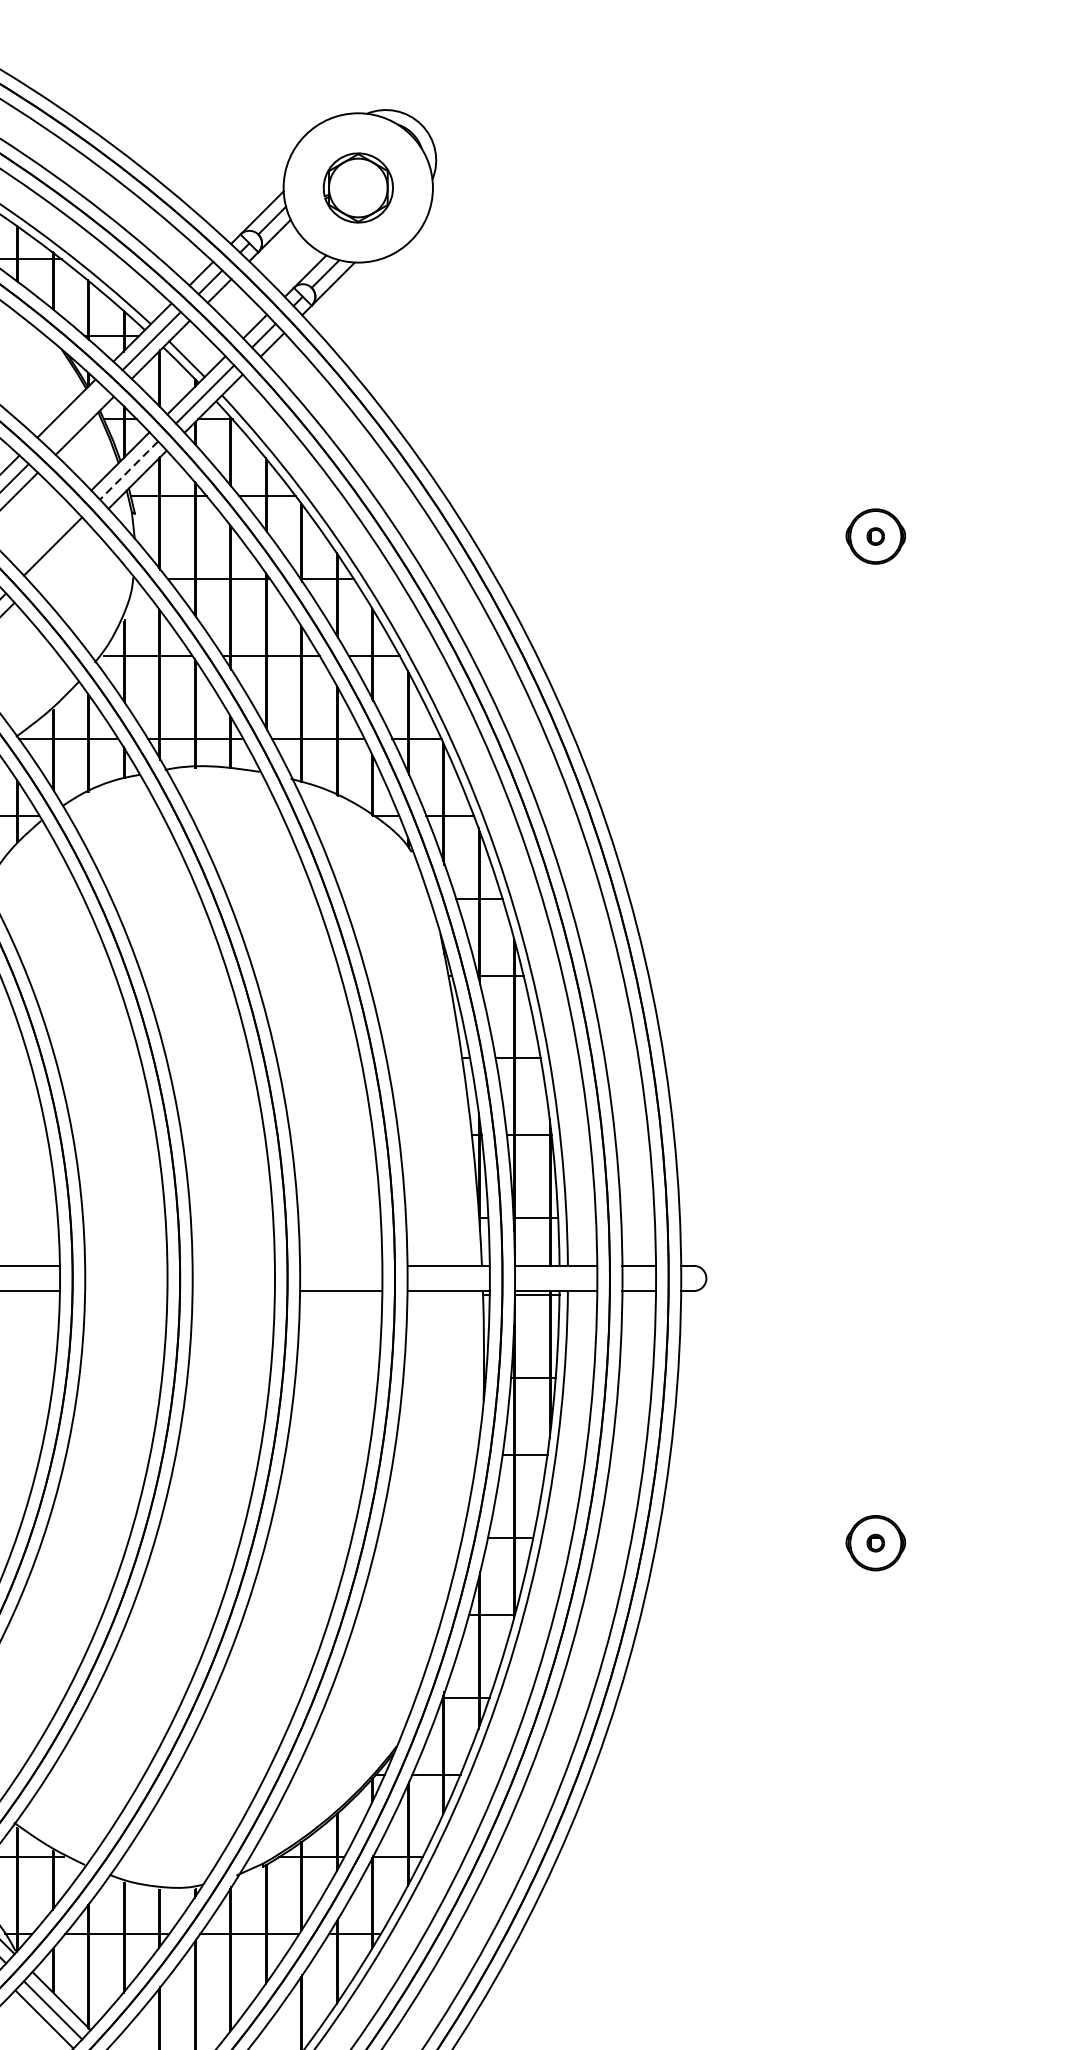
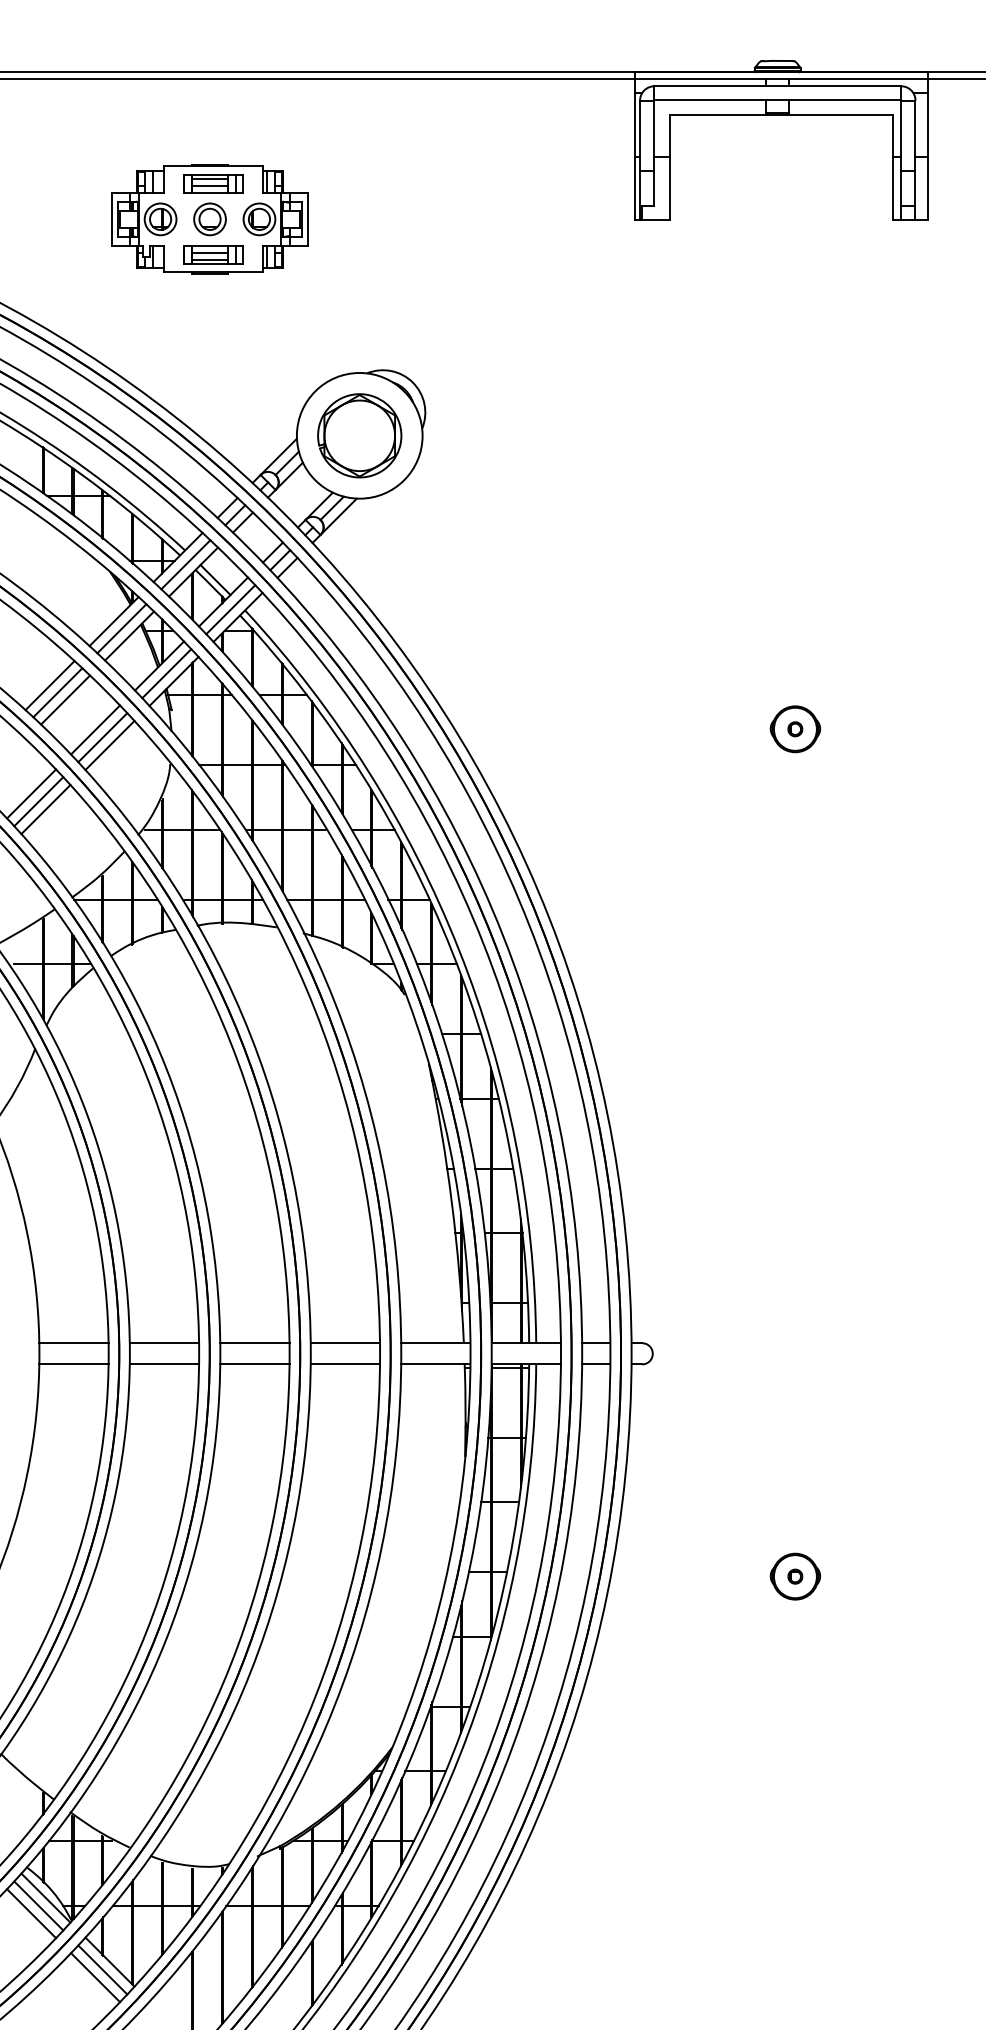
part: (358, 187) -> (359, 435), size x1.43
line: (75, 416) -> (121, 628), added
line: (128, 470) -> (166, 673), dashed -> solid
line: (44, 536) -> (95, 729), added
line: (61, 555) -> (109, 745), added
line: (126, 1266) -> (164, 1343), added
line: (233, 1266) -> (254, 1343), added
line: (341, 1266) -> (345, 1343), added
line: (126, 1291) -> (164, 1364), added
line: (233, 1291) -> (254, 1364), added

